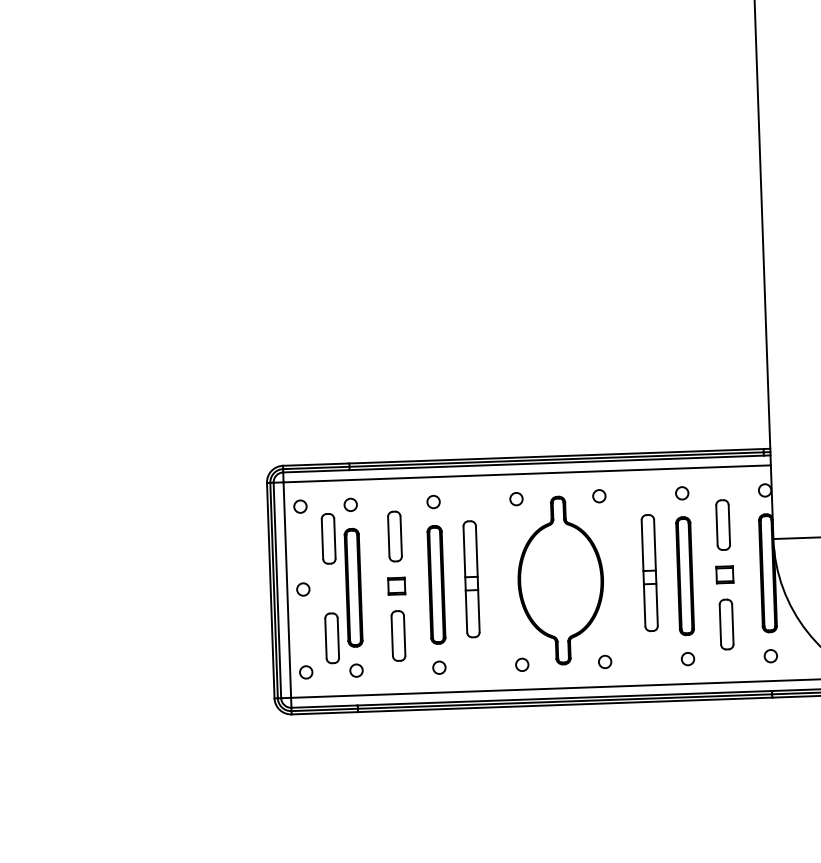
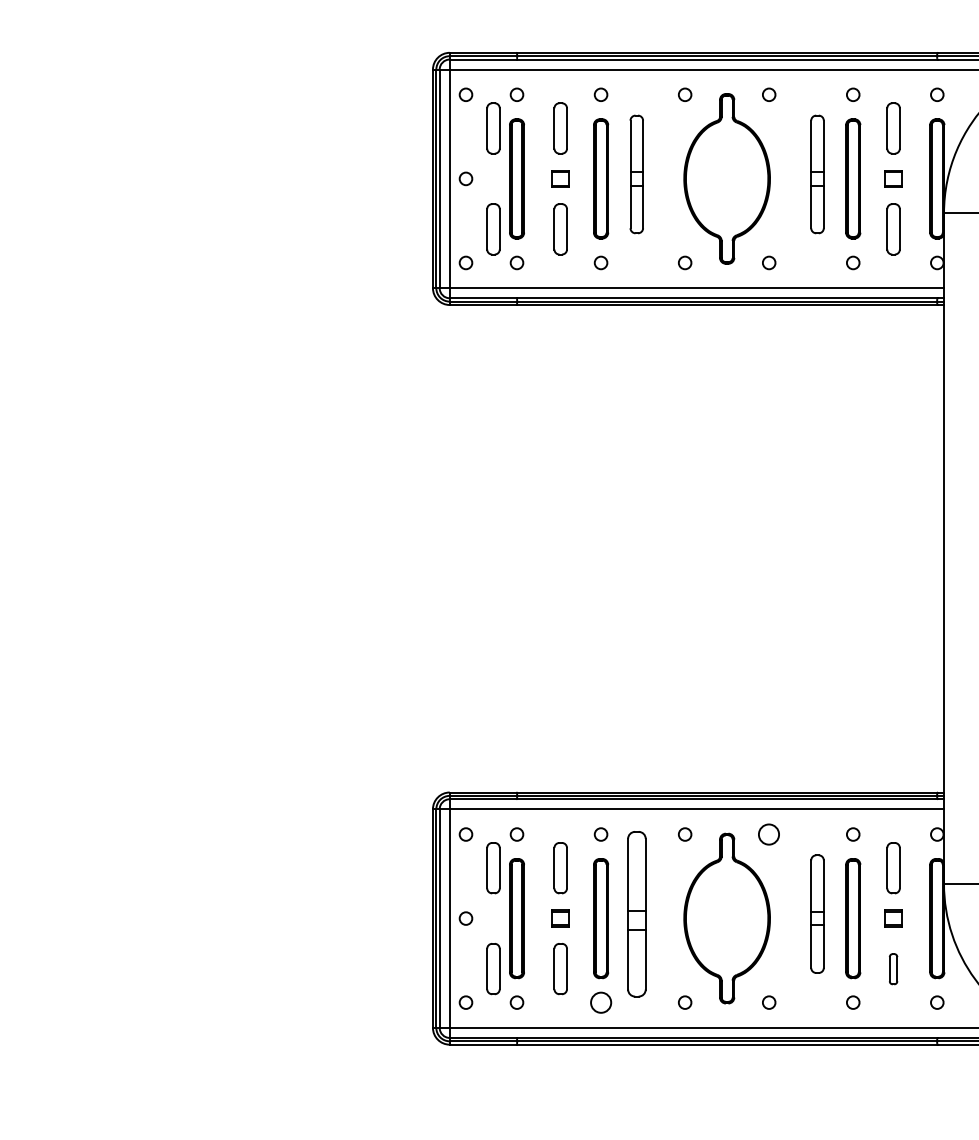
circle: (599, 496) -> (769, 834), size x1.6
part: (471, 578) -> (636, 913), size x1.4
part: (726, 625) -> (893, 969), size x0.6
circle: (438, 667) -> (600, 1002), size x1.6

